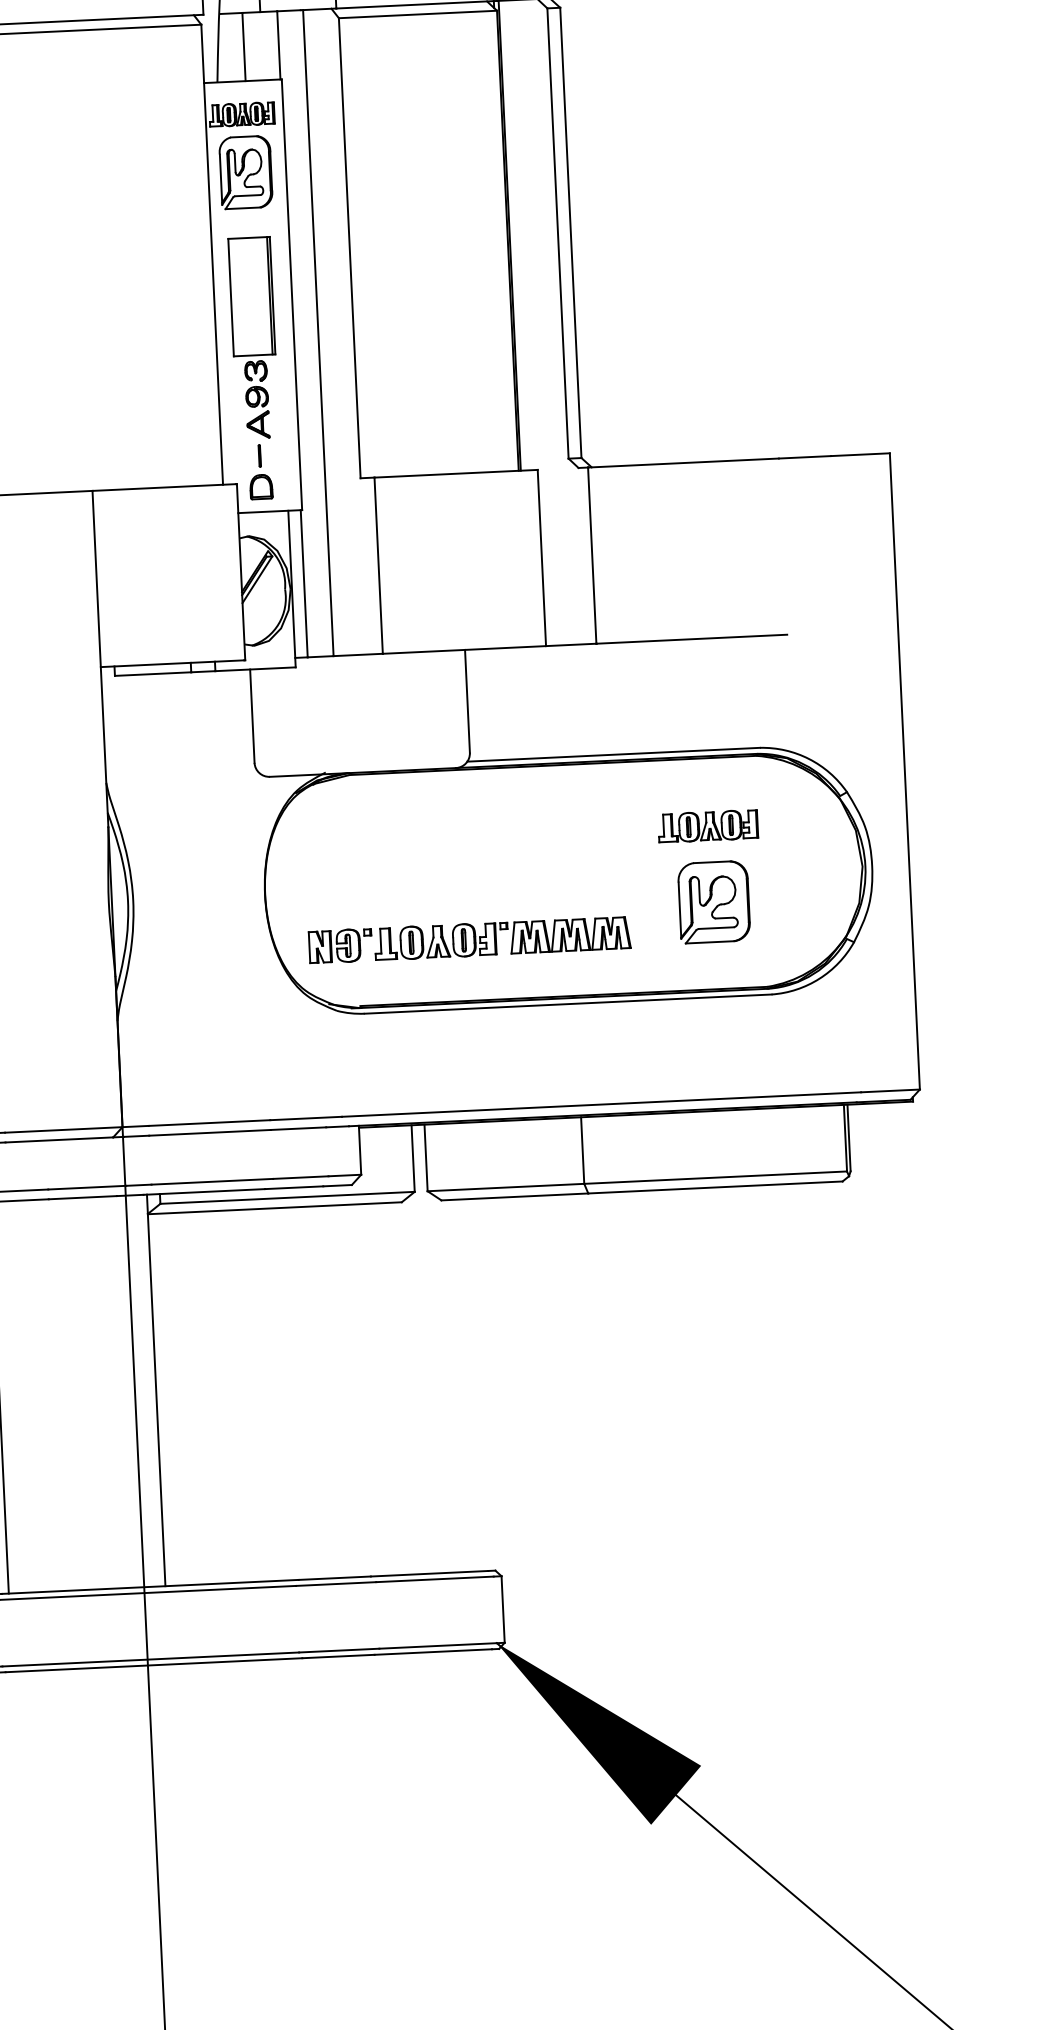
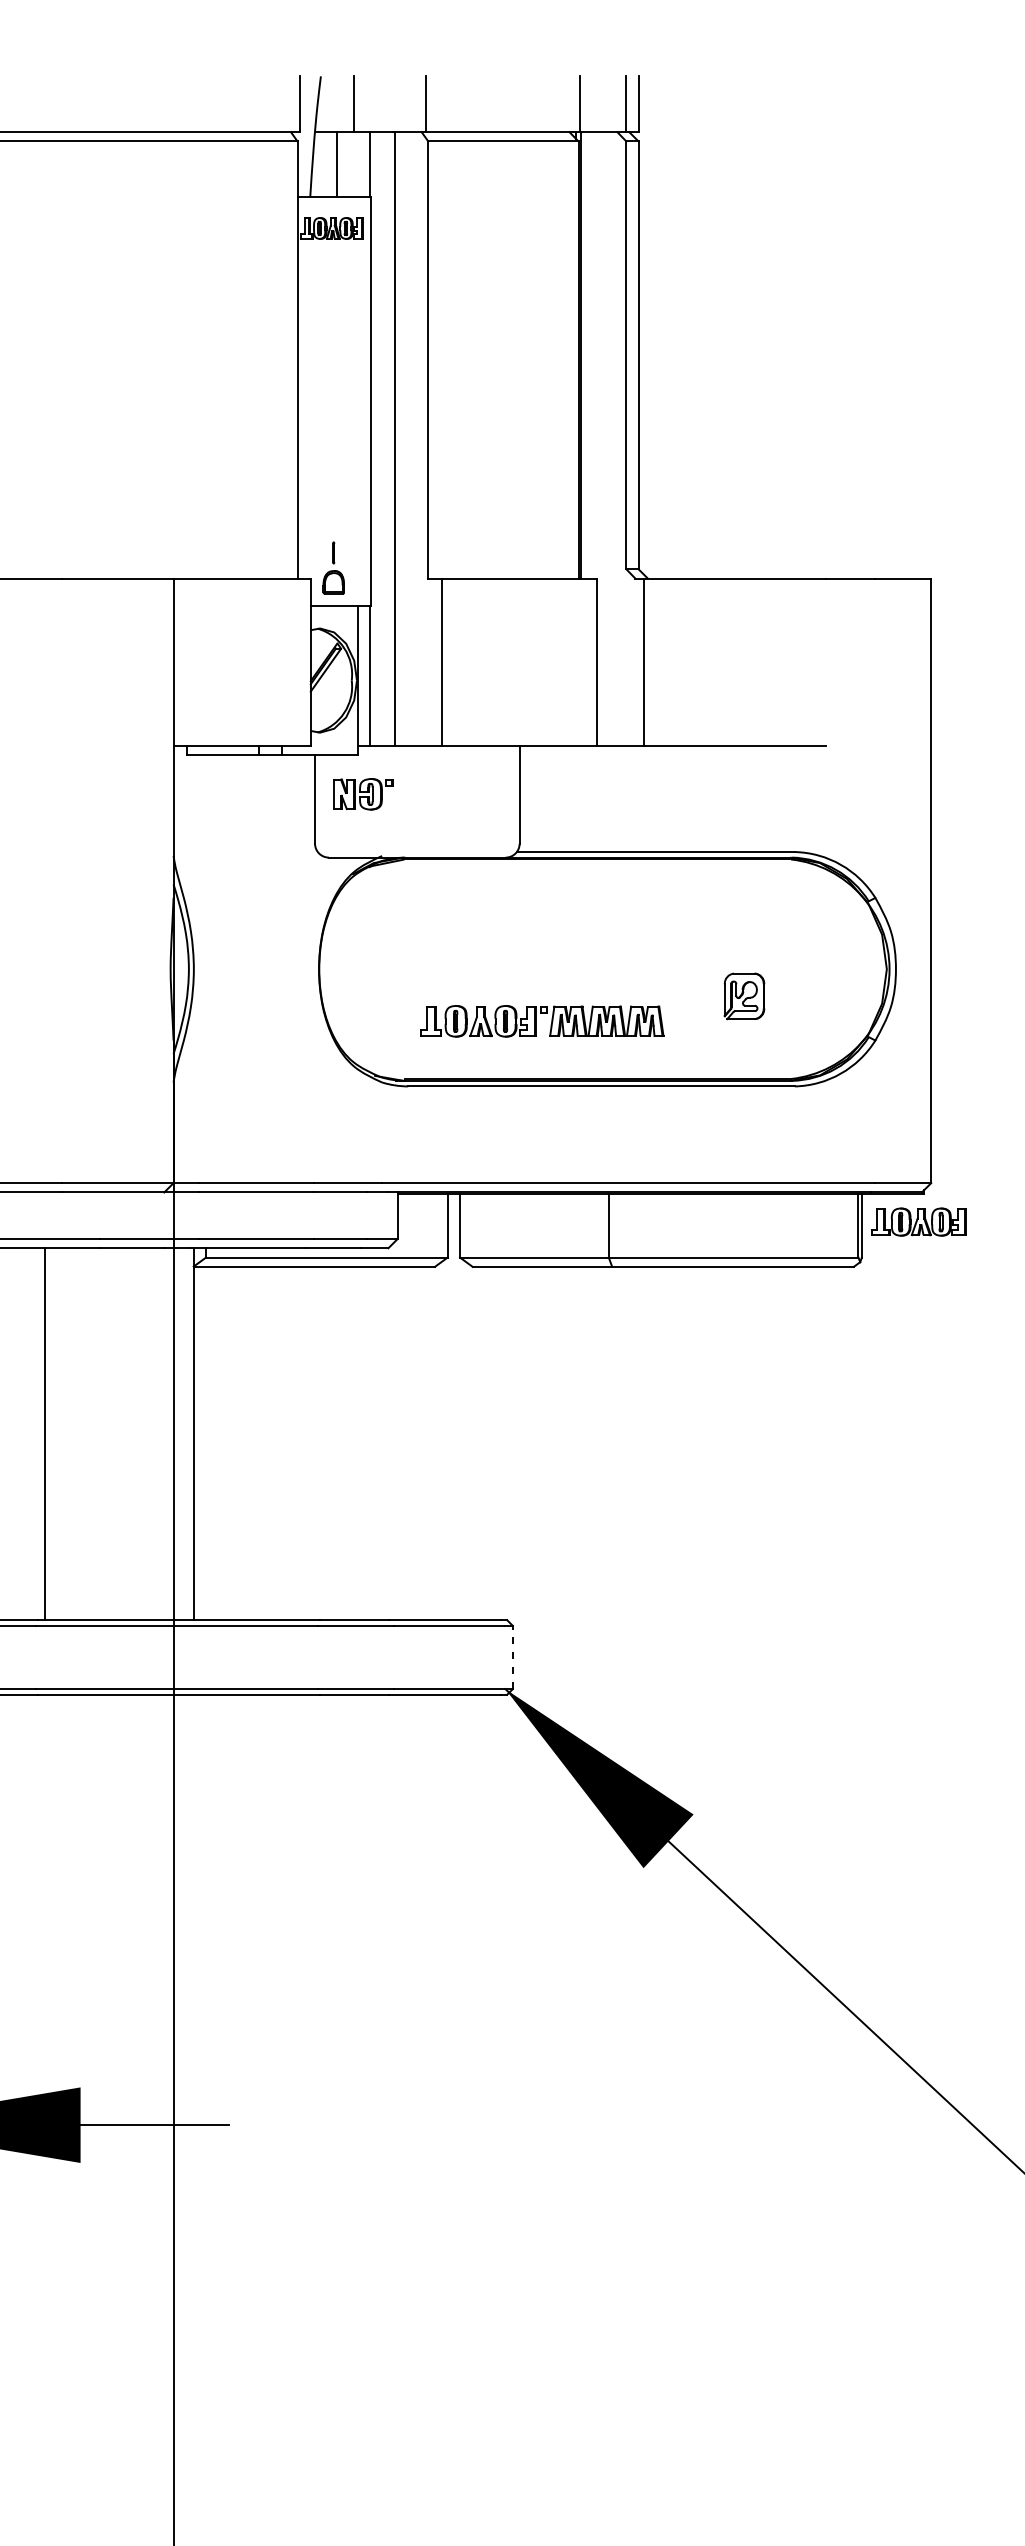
part: (246, 172) -> (333, 283), removed
part: (254, 338) -> (333, 441), removed
part: (707, 825) -> (918, 1221), moved
part: (714, 902) -> (744, 996), size x0.6
part: (340, 946) -> (363, 794), moved
line: (502, 1609) -> (512, 1657), solid -> dashed

